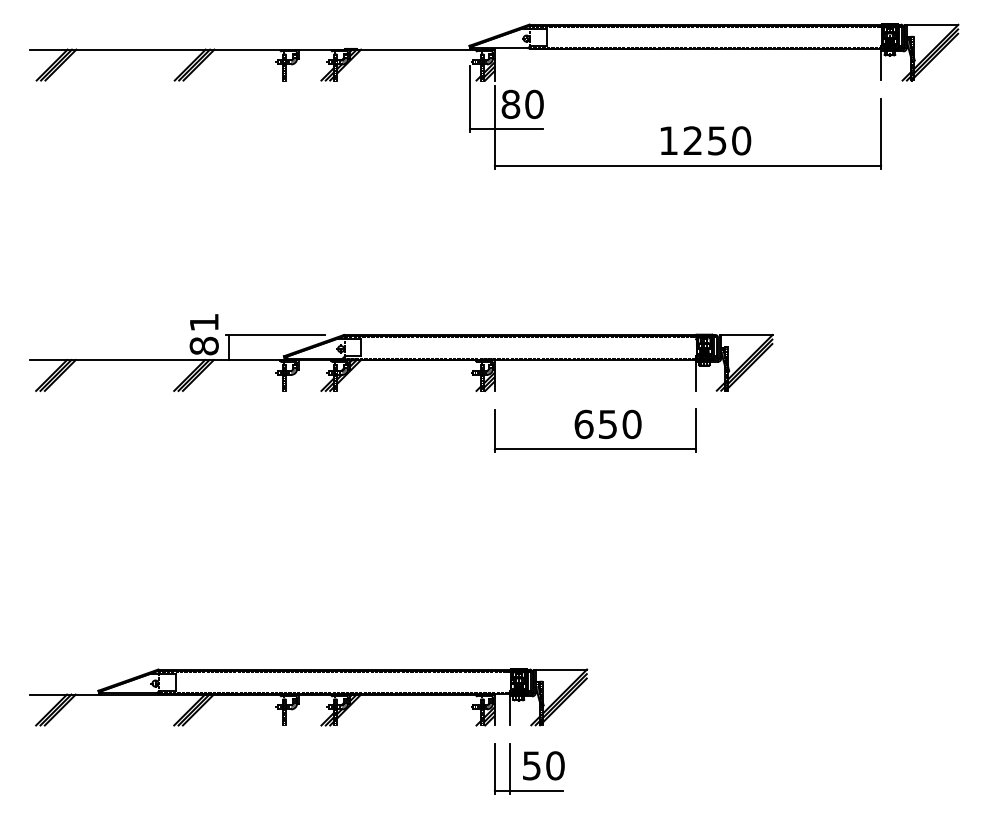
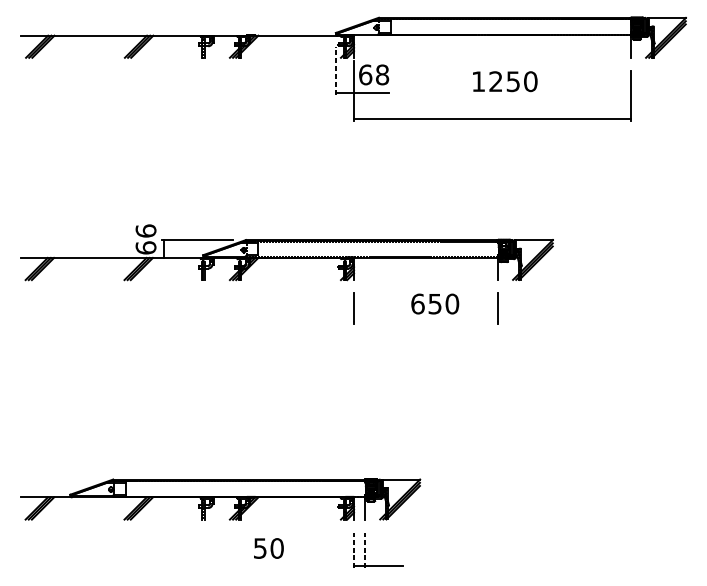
line: (469, 98) -> (335, 70), solid -> dashed
text: (522, 103) -> (373, 74), 80 -> 68
text: (705, 140) -> (504, 81), moved
text: (203, 334) -> (145, 239), 81 -> 66
line: (594, 449) -> (425, 321), removed
text: (543, 765) -> (268, 548), moved
line: (494, 768) -> (353, 550), solid -> dashed
line: (510, 768) -> (365, 550), solid -> dashed

